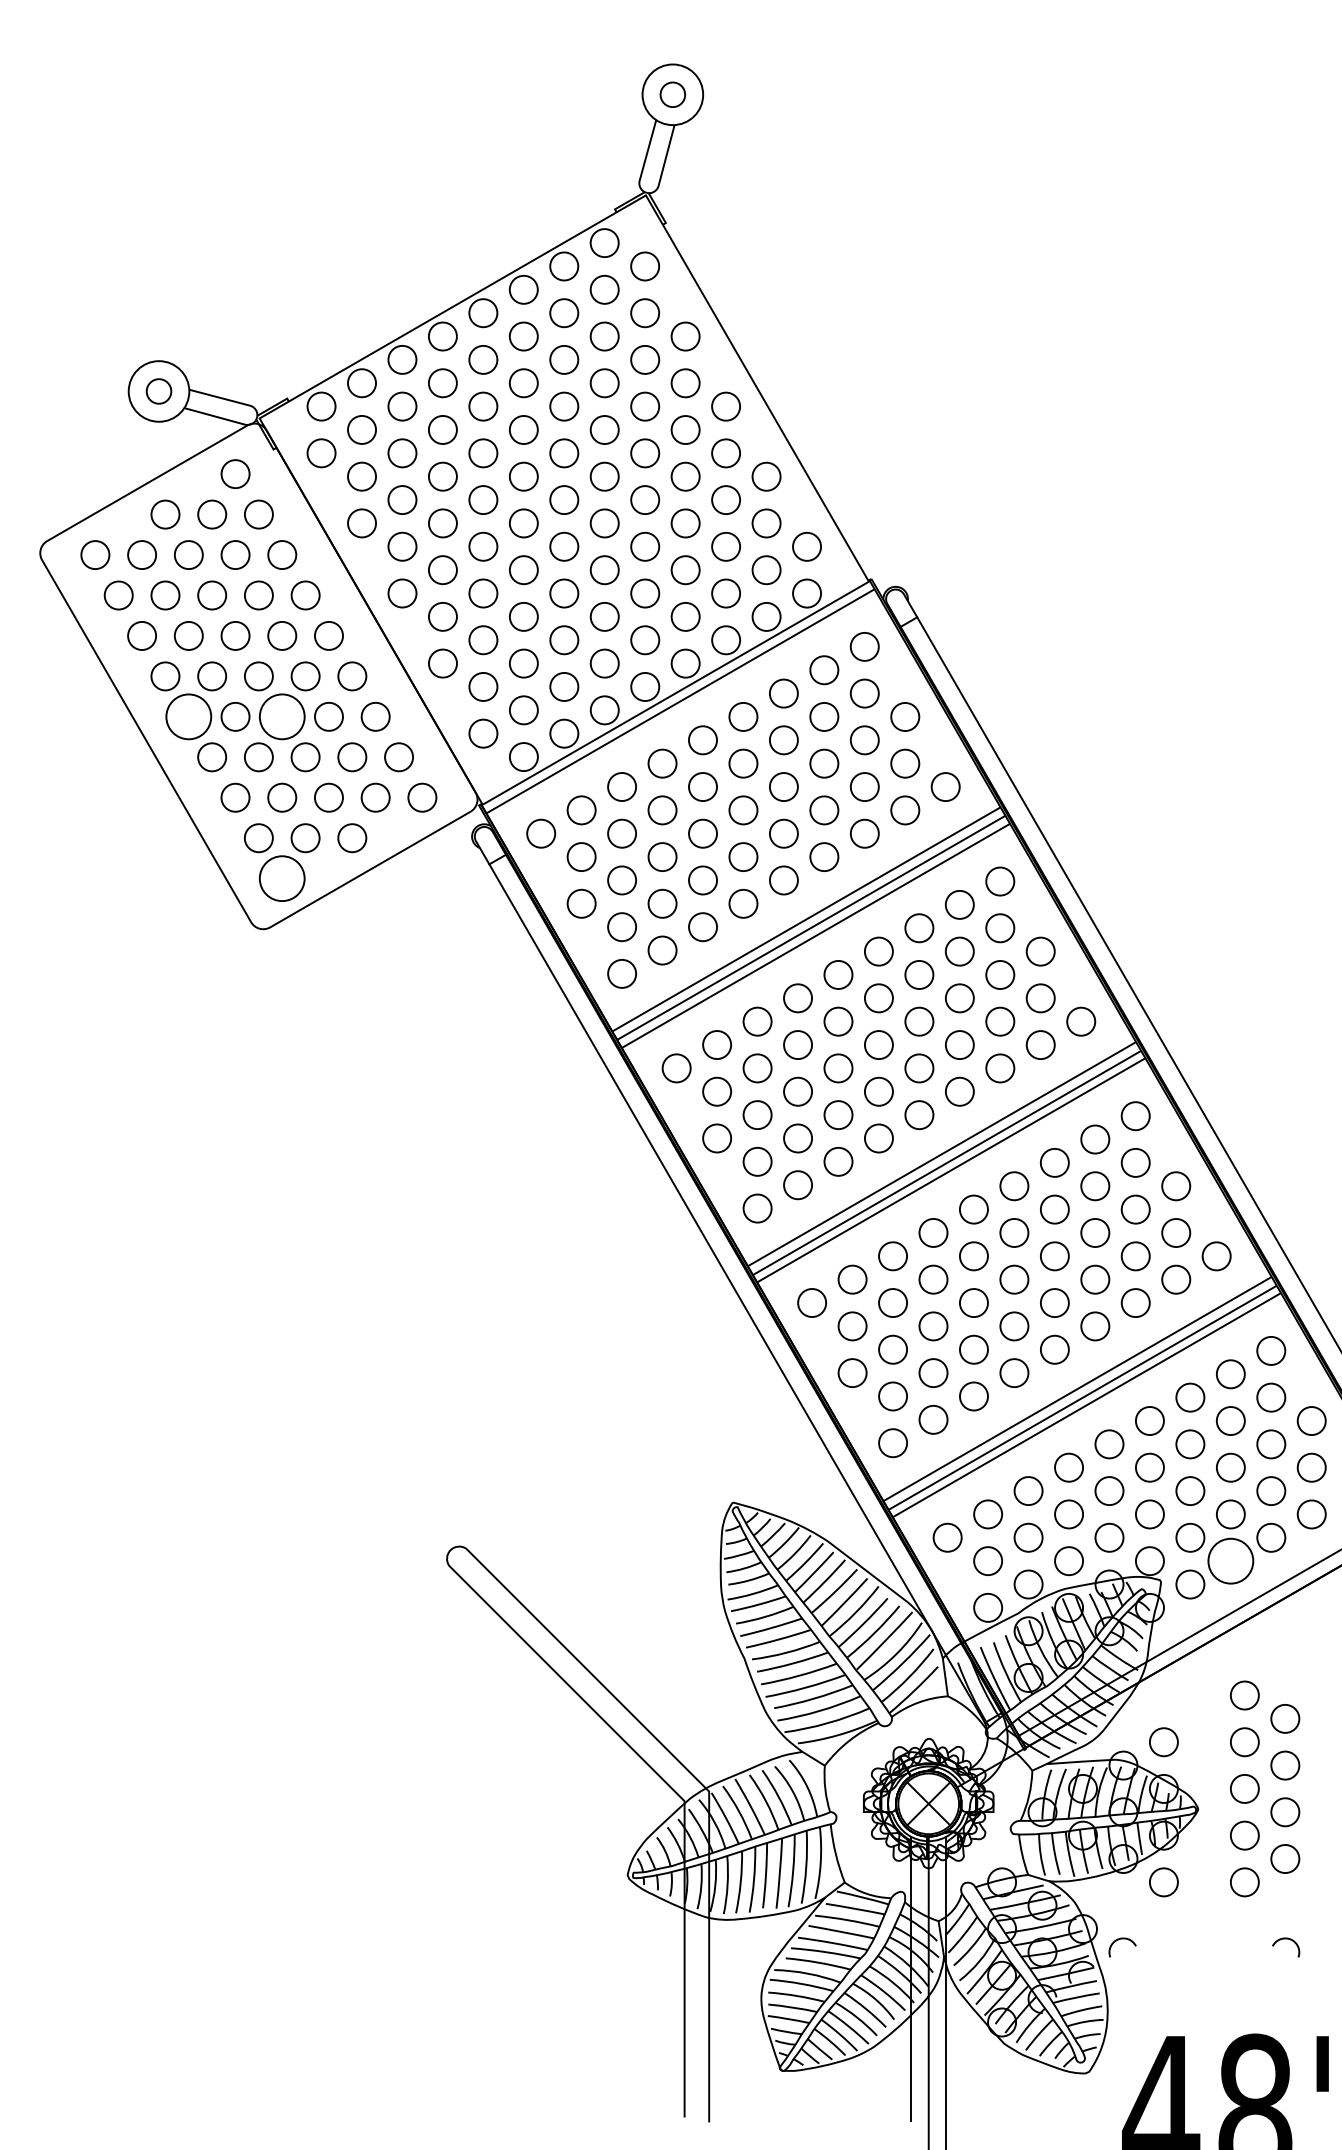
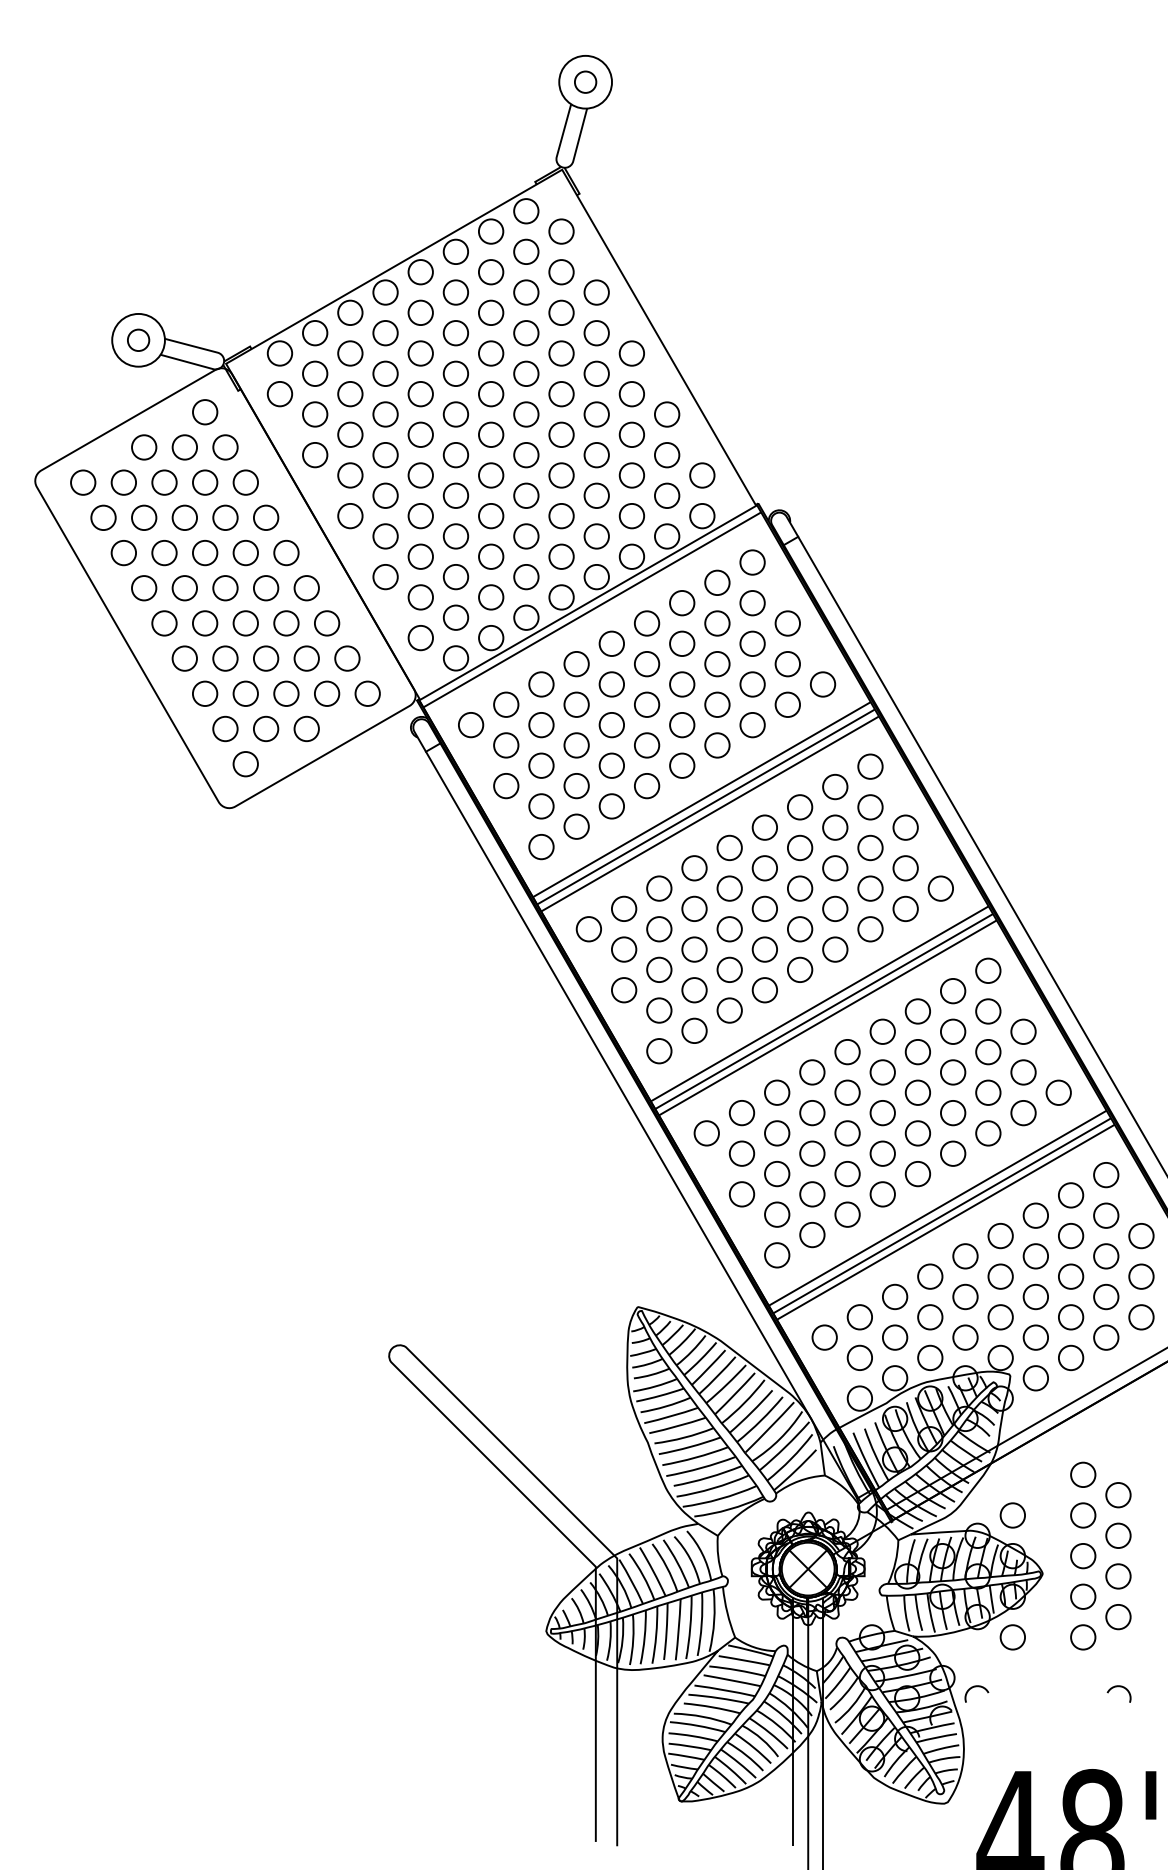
circle: (188, 716) -> (164, 623), size x0.62
circle: (282, 716) -> (246, 623), size x0.62
circle: (282, 878) -> (246, 764), size x0.62
circle: (1230, 1561) -> (1070, 1358), size x0.62

